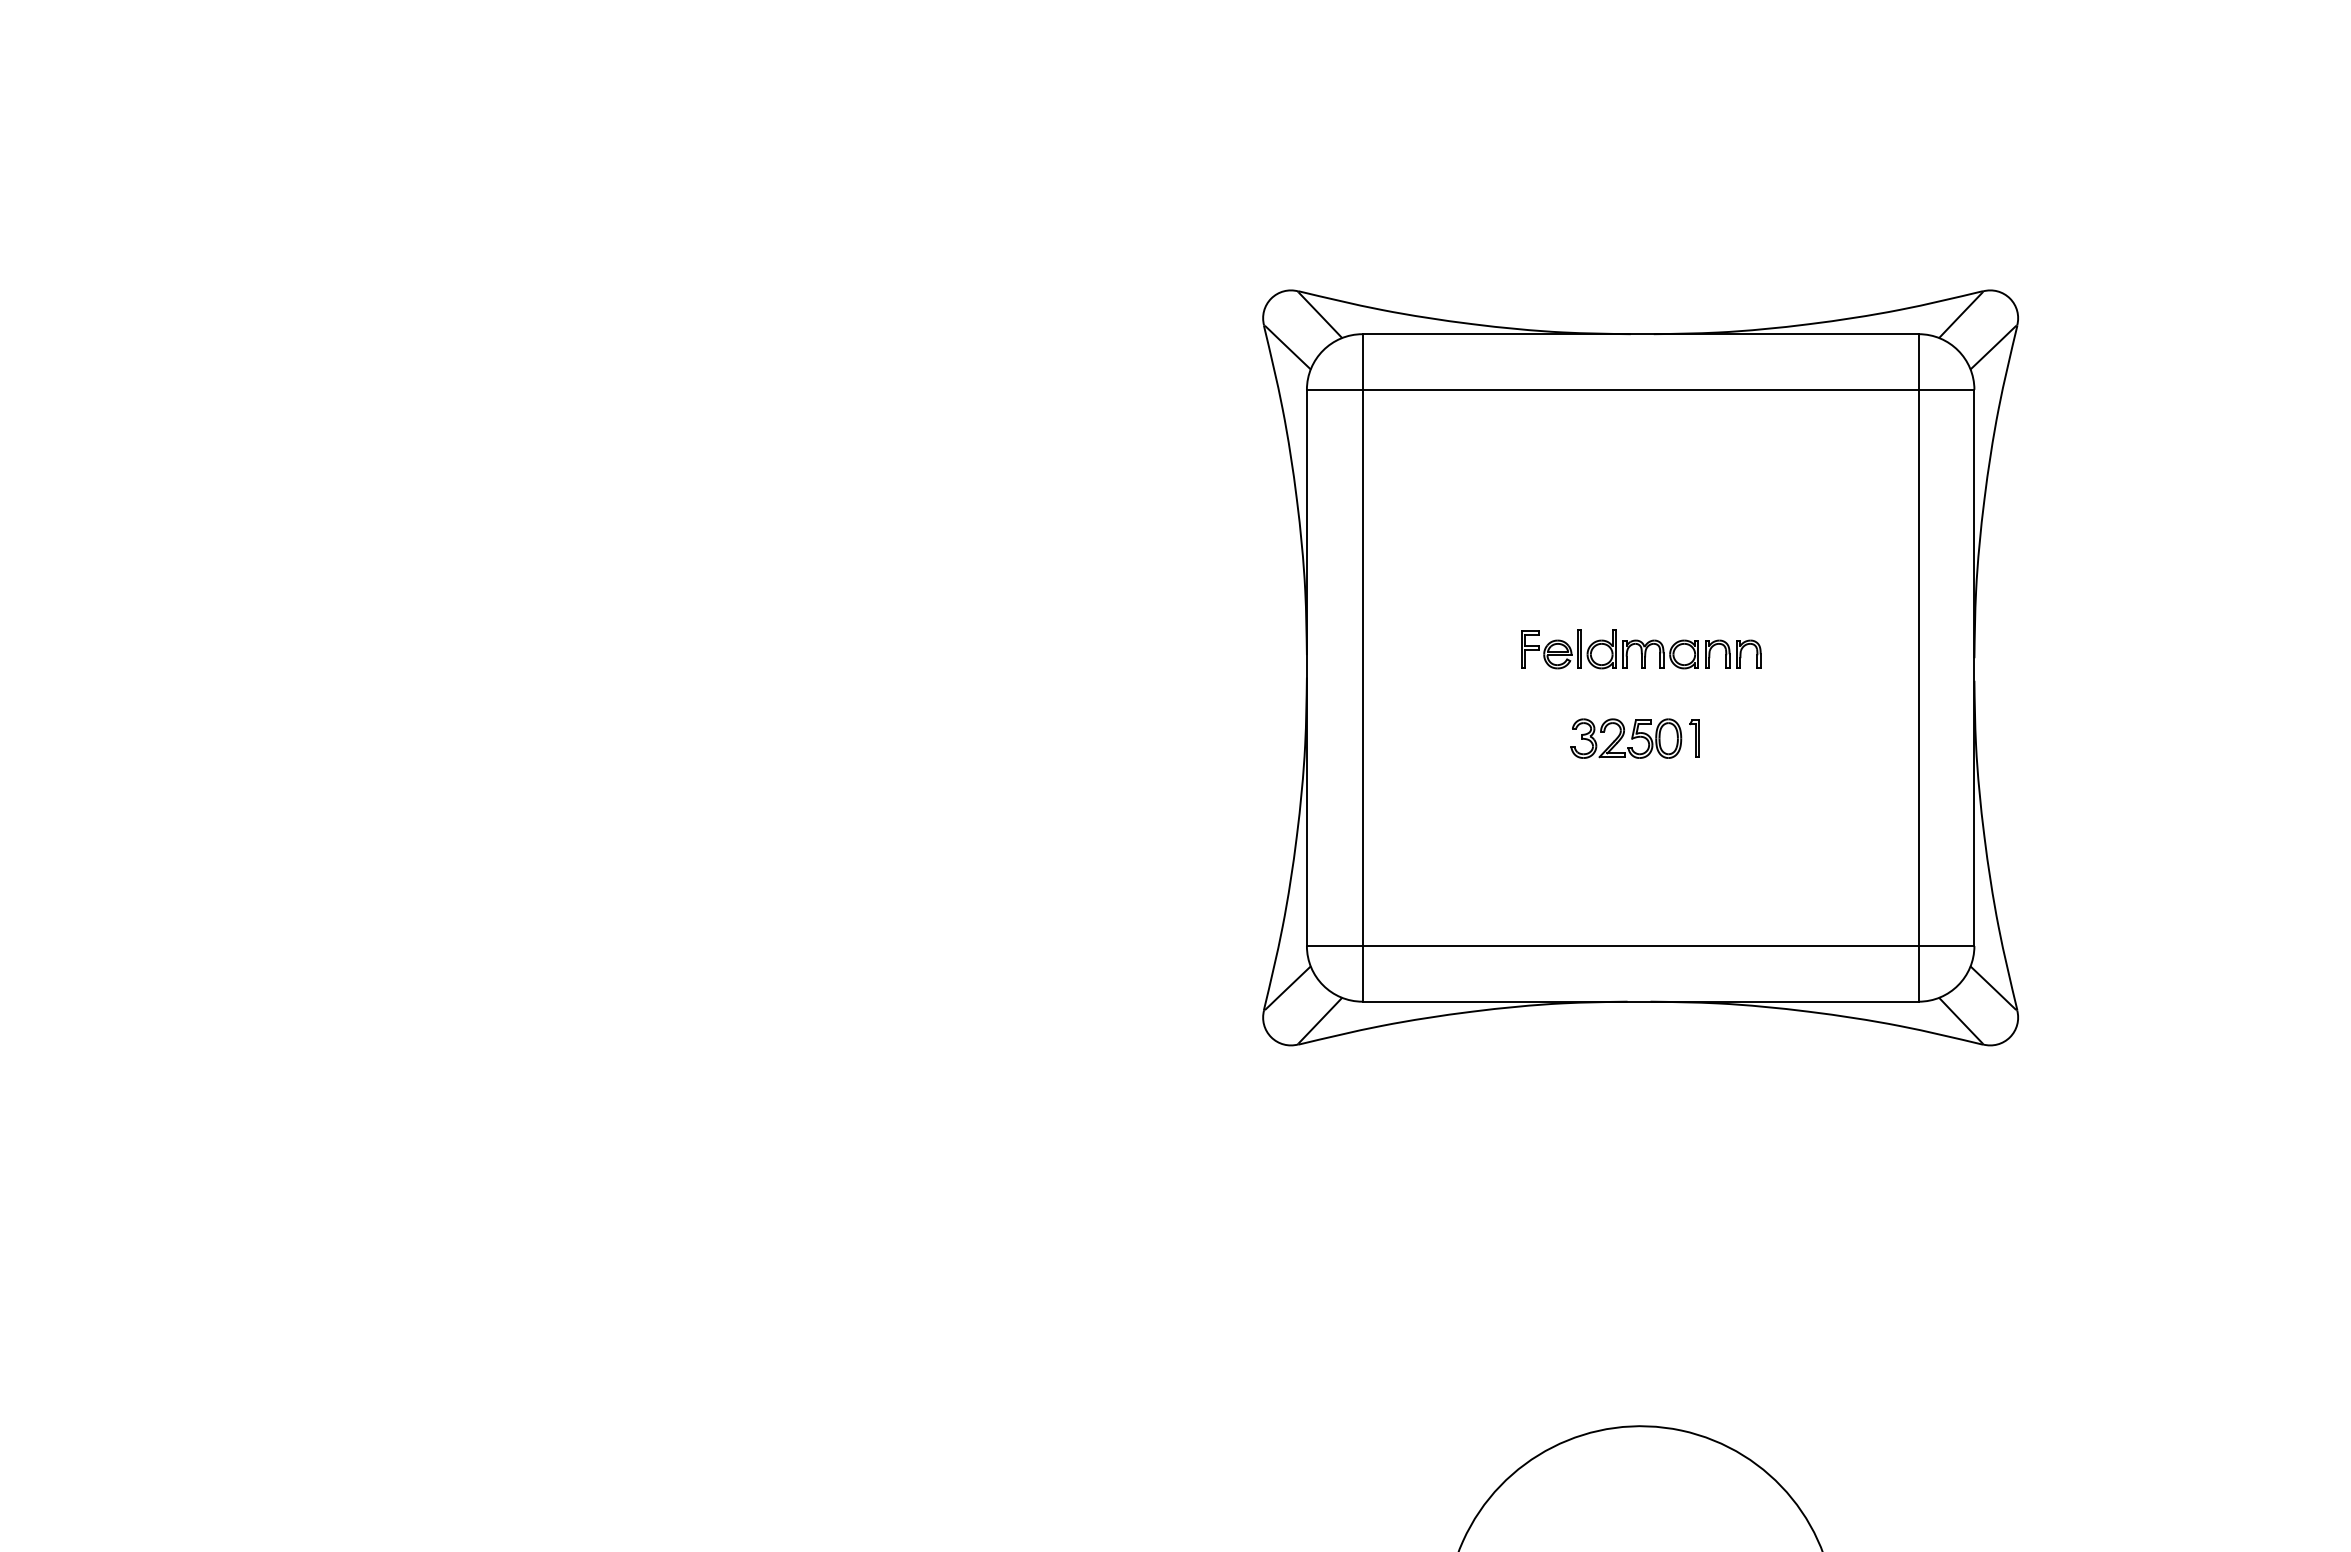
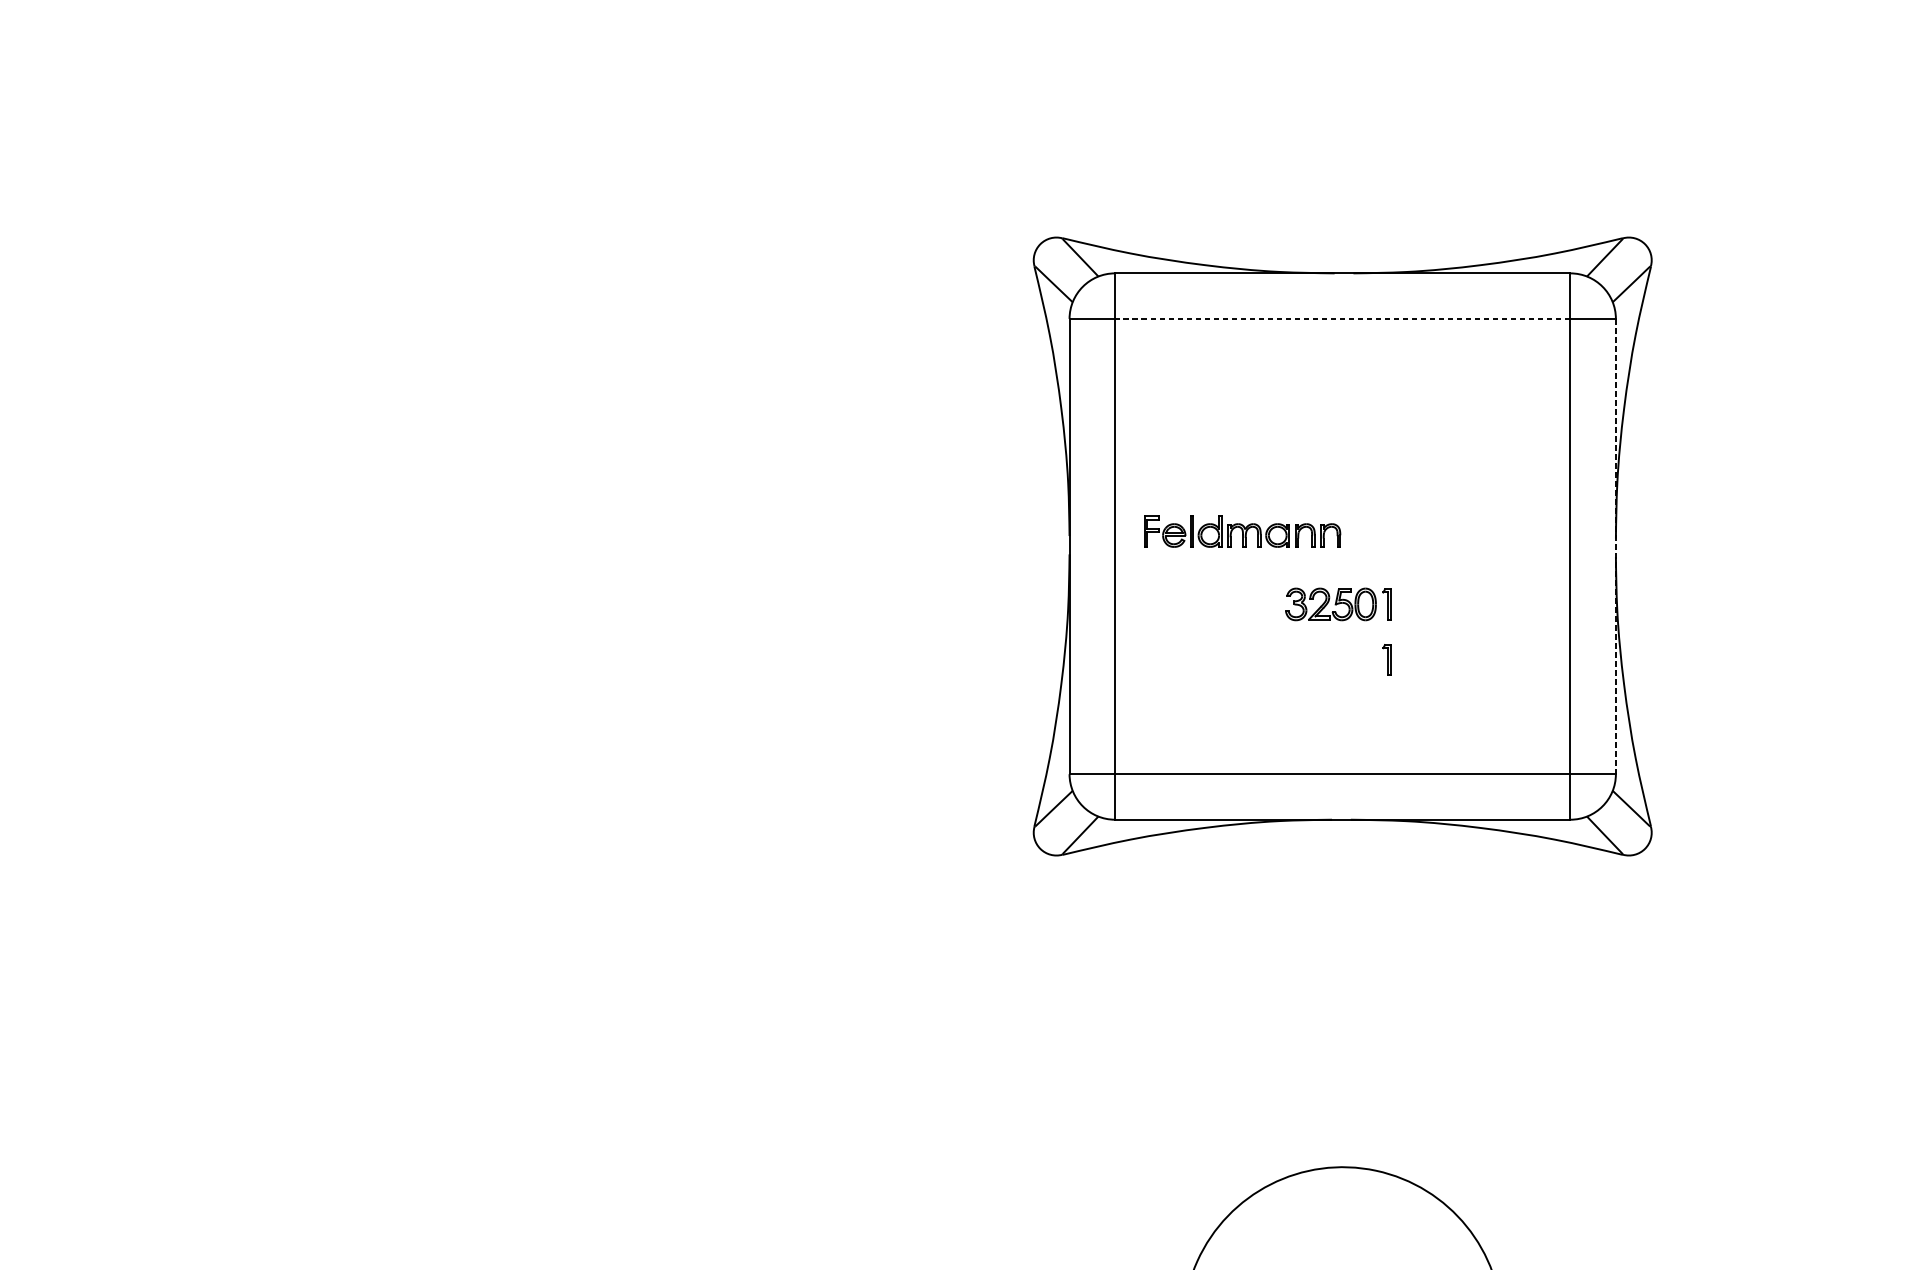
line: (1640, 389) -> (1342, 318), solid -> dashed
part: (1641, 649) -> (1242, 531), moved
line: (1974, 668) -> (1615, 547), solid -> dashed
part: (1694, 806) -> (1386, 659), added

